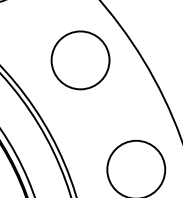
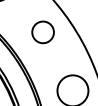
circle: (79, 60) -> (42, 32), size x0.7

